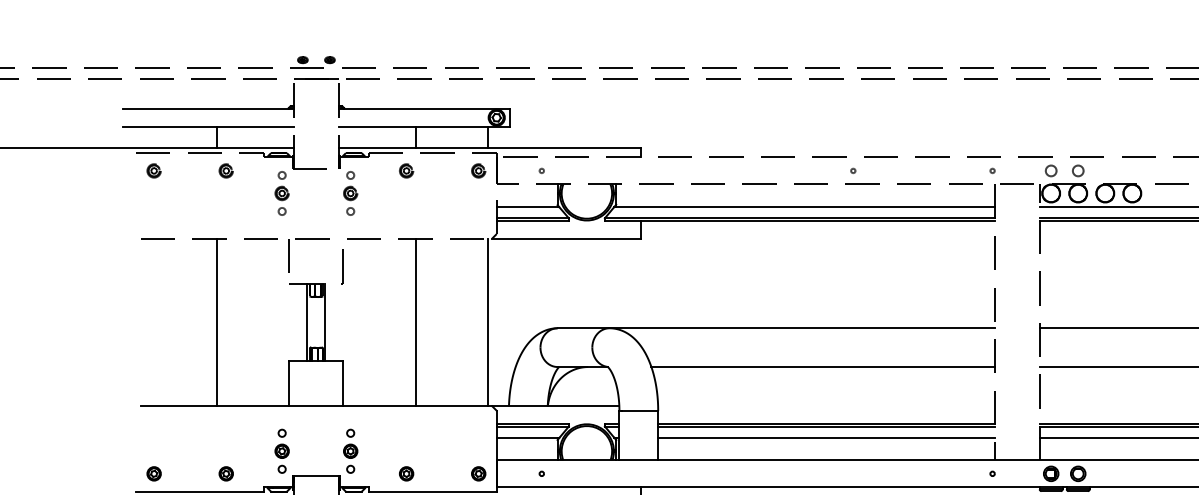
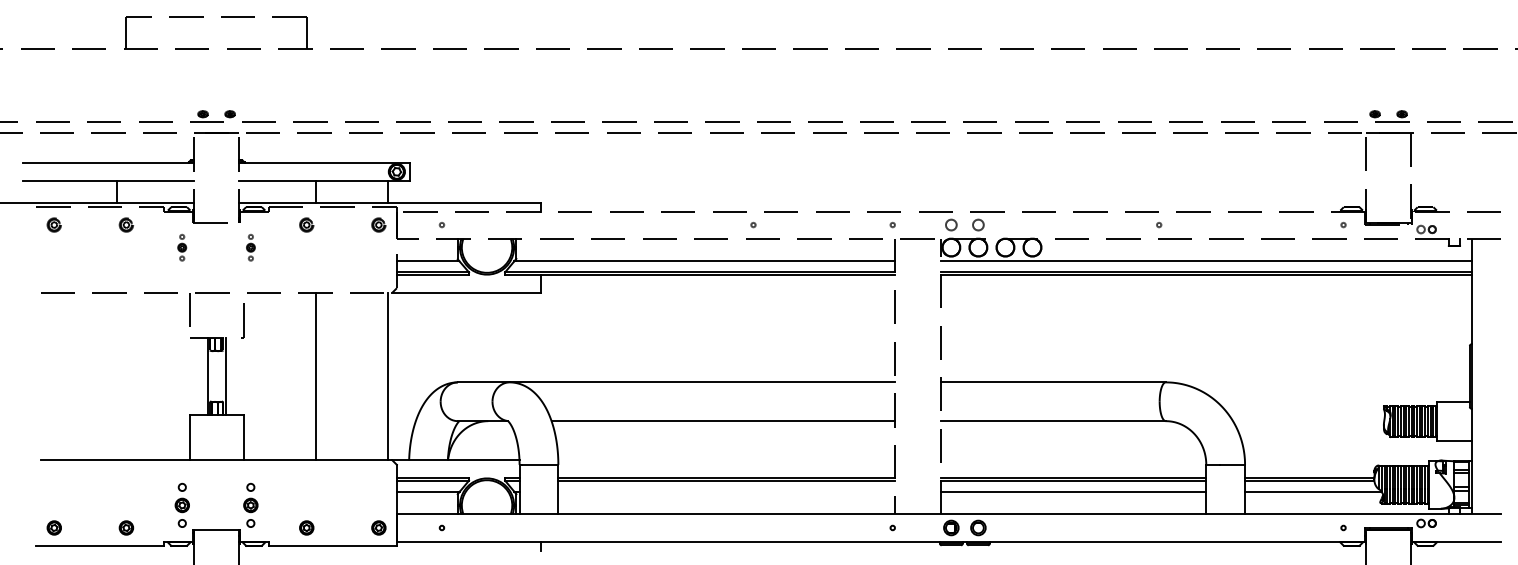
part: (281, 193) -> (181, 247), size x0.6
part: (350, 193) -> (250, 247), size x0.6
line: (217, 322) -> (117, 376), removed
line: (826, 437) -> (726, 491), removed

